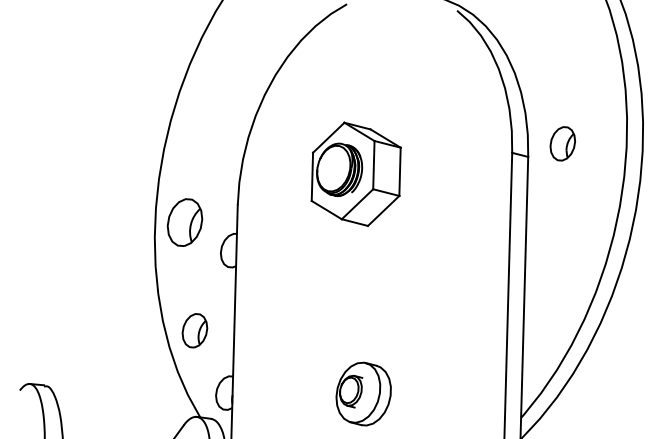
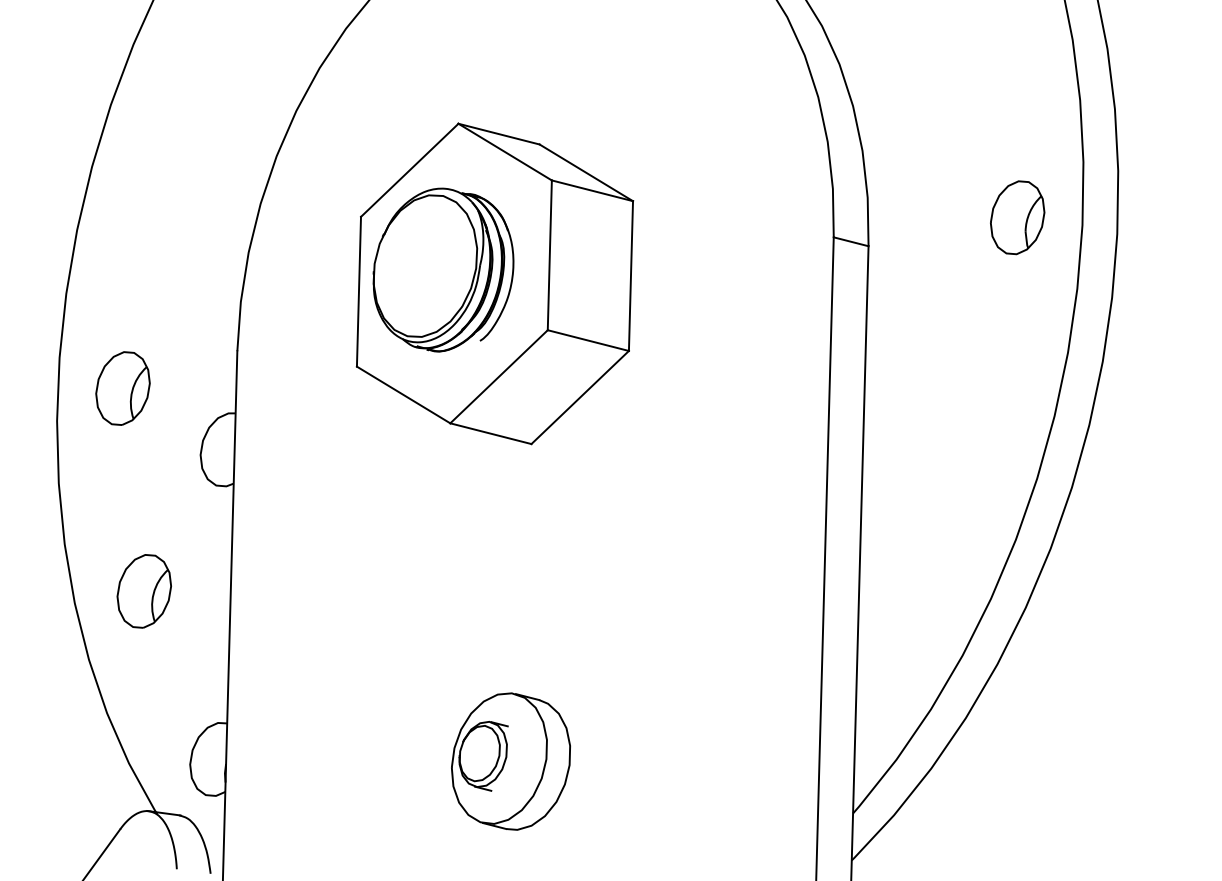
part: (562, 143) -> (1016, 216), moved
part: (355, 174) -> (493, 284), size x1.43
part: (185, 221) -> (123, 386), size x0.71
part: (194, 330) -> (143, 590), moved

